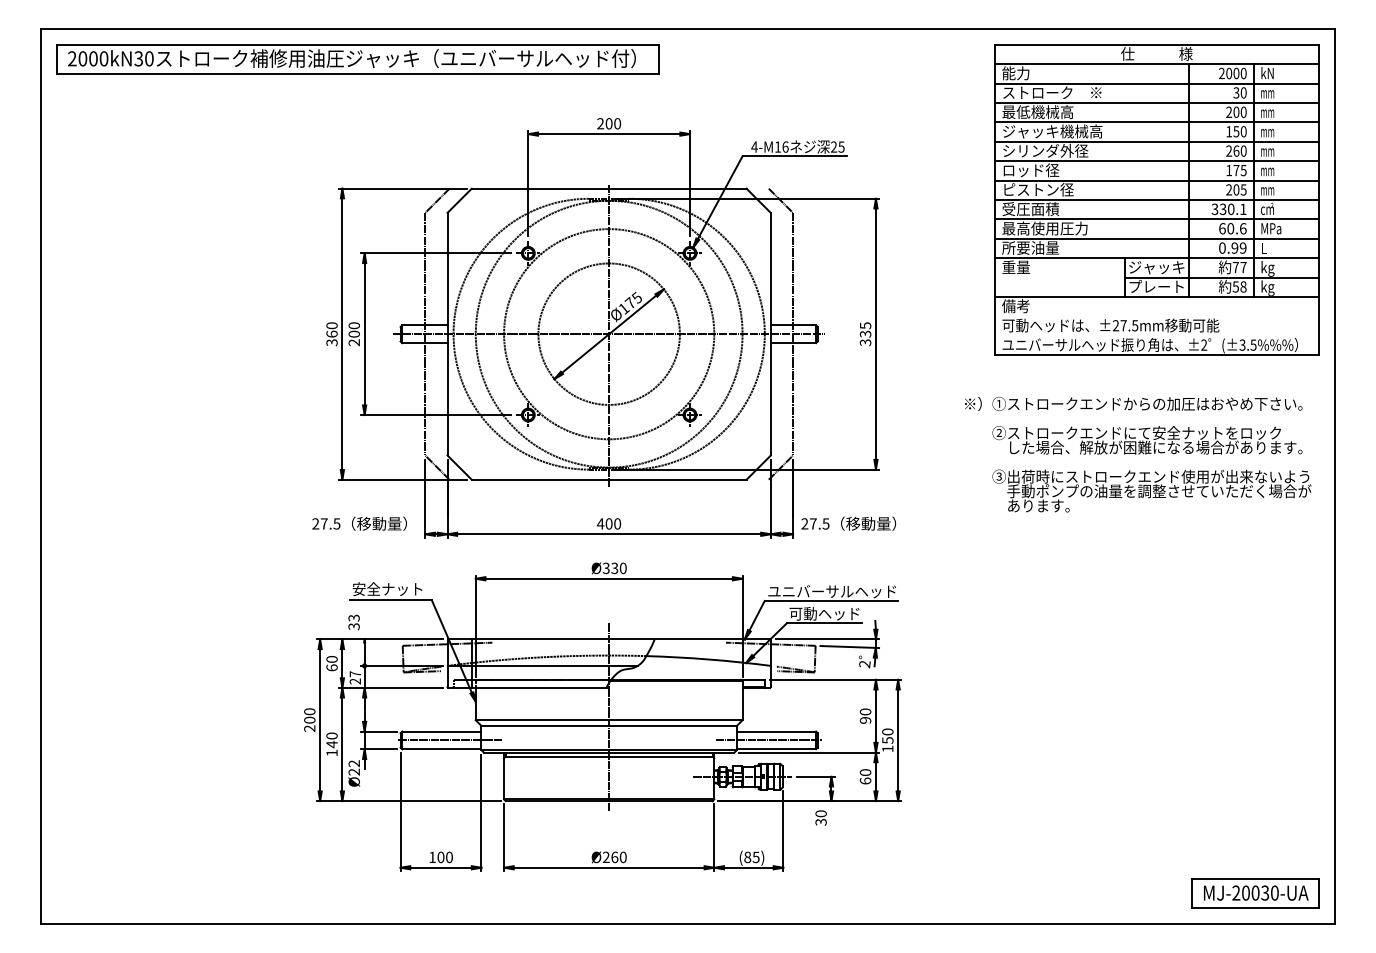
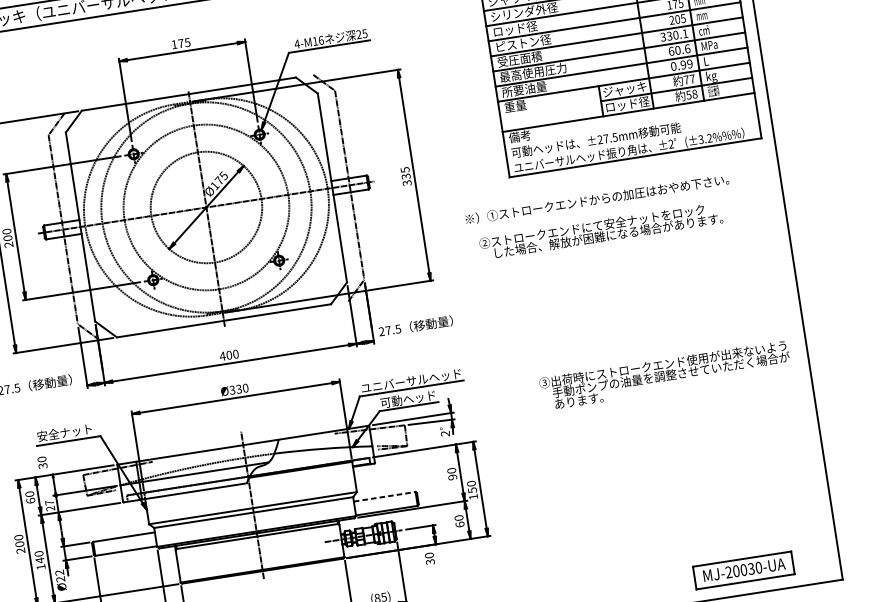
text: (609, 123) -> (181, 43), 200 -> 175
text: (1157, 286) -> (627, 104), プレート -> ロッド径
text: (1267, 287) -> (713, 91), kg -> 受圧面積
text: (1253, 344) -> (709, 137), (±3.5%%% -> (±3.2%%%
text: (1133, 403) -> (597, 199), moved
text: (1147, 440) -> (601, 231), moved
text: (1151, 490) -> (664, 375), moved
text: (353, 617) -> (41, 458), 33 -> 30
line: (776, 731) -> (384, 496), solid -> dashed
line: (449, 740) -> (131, 543), removed
line: (768, 740) -> (379, 504), removed
part: (1255, 893) -> (743, 570), moved

